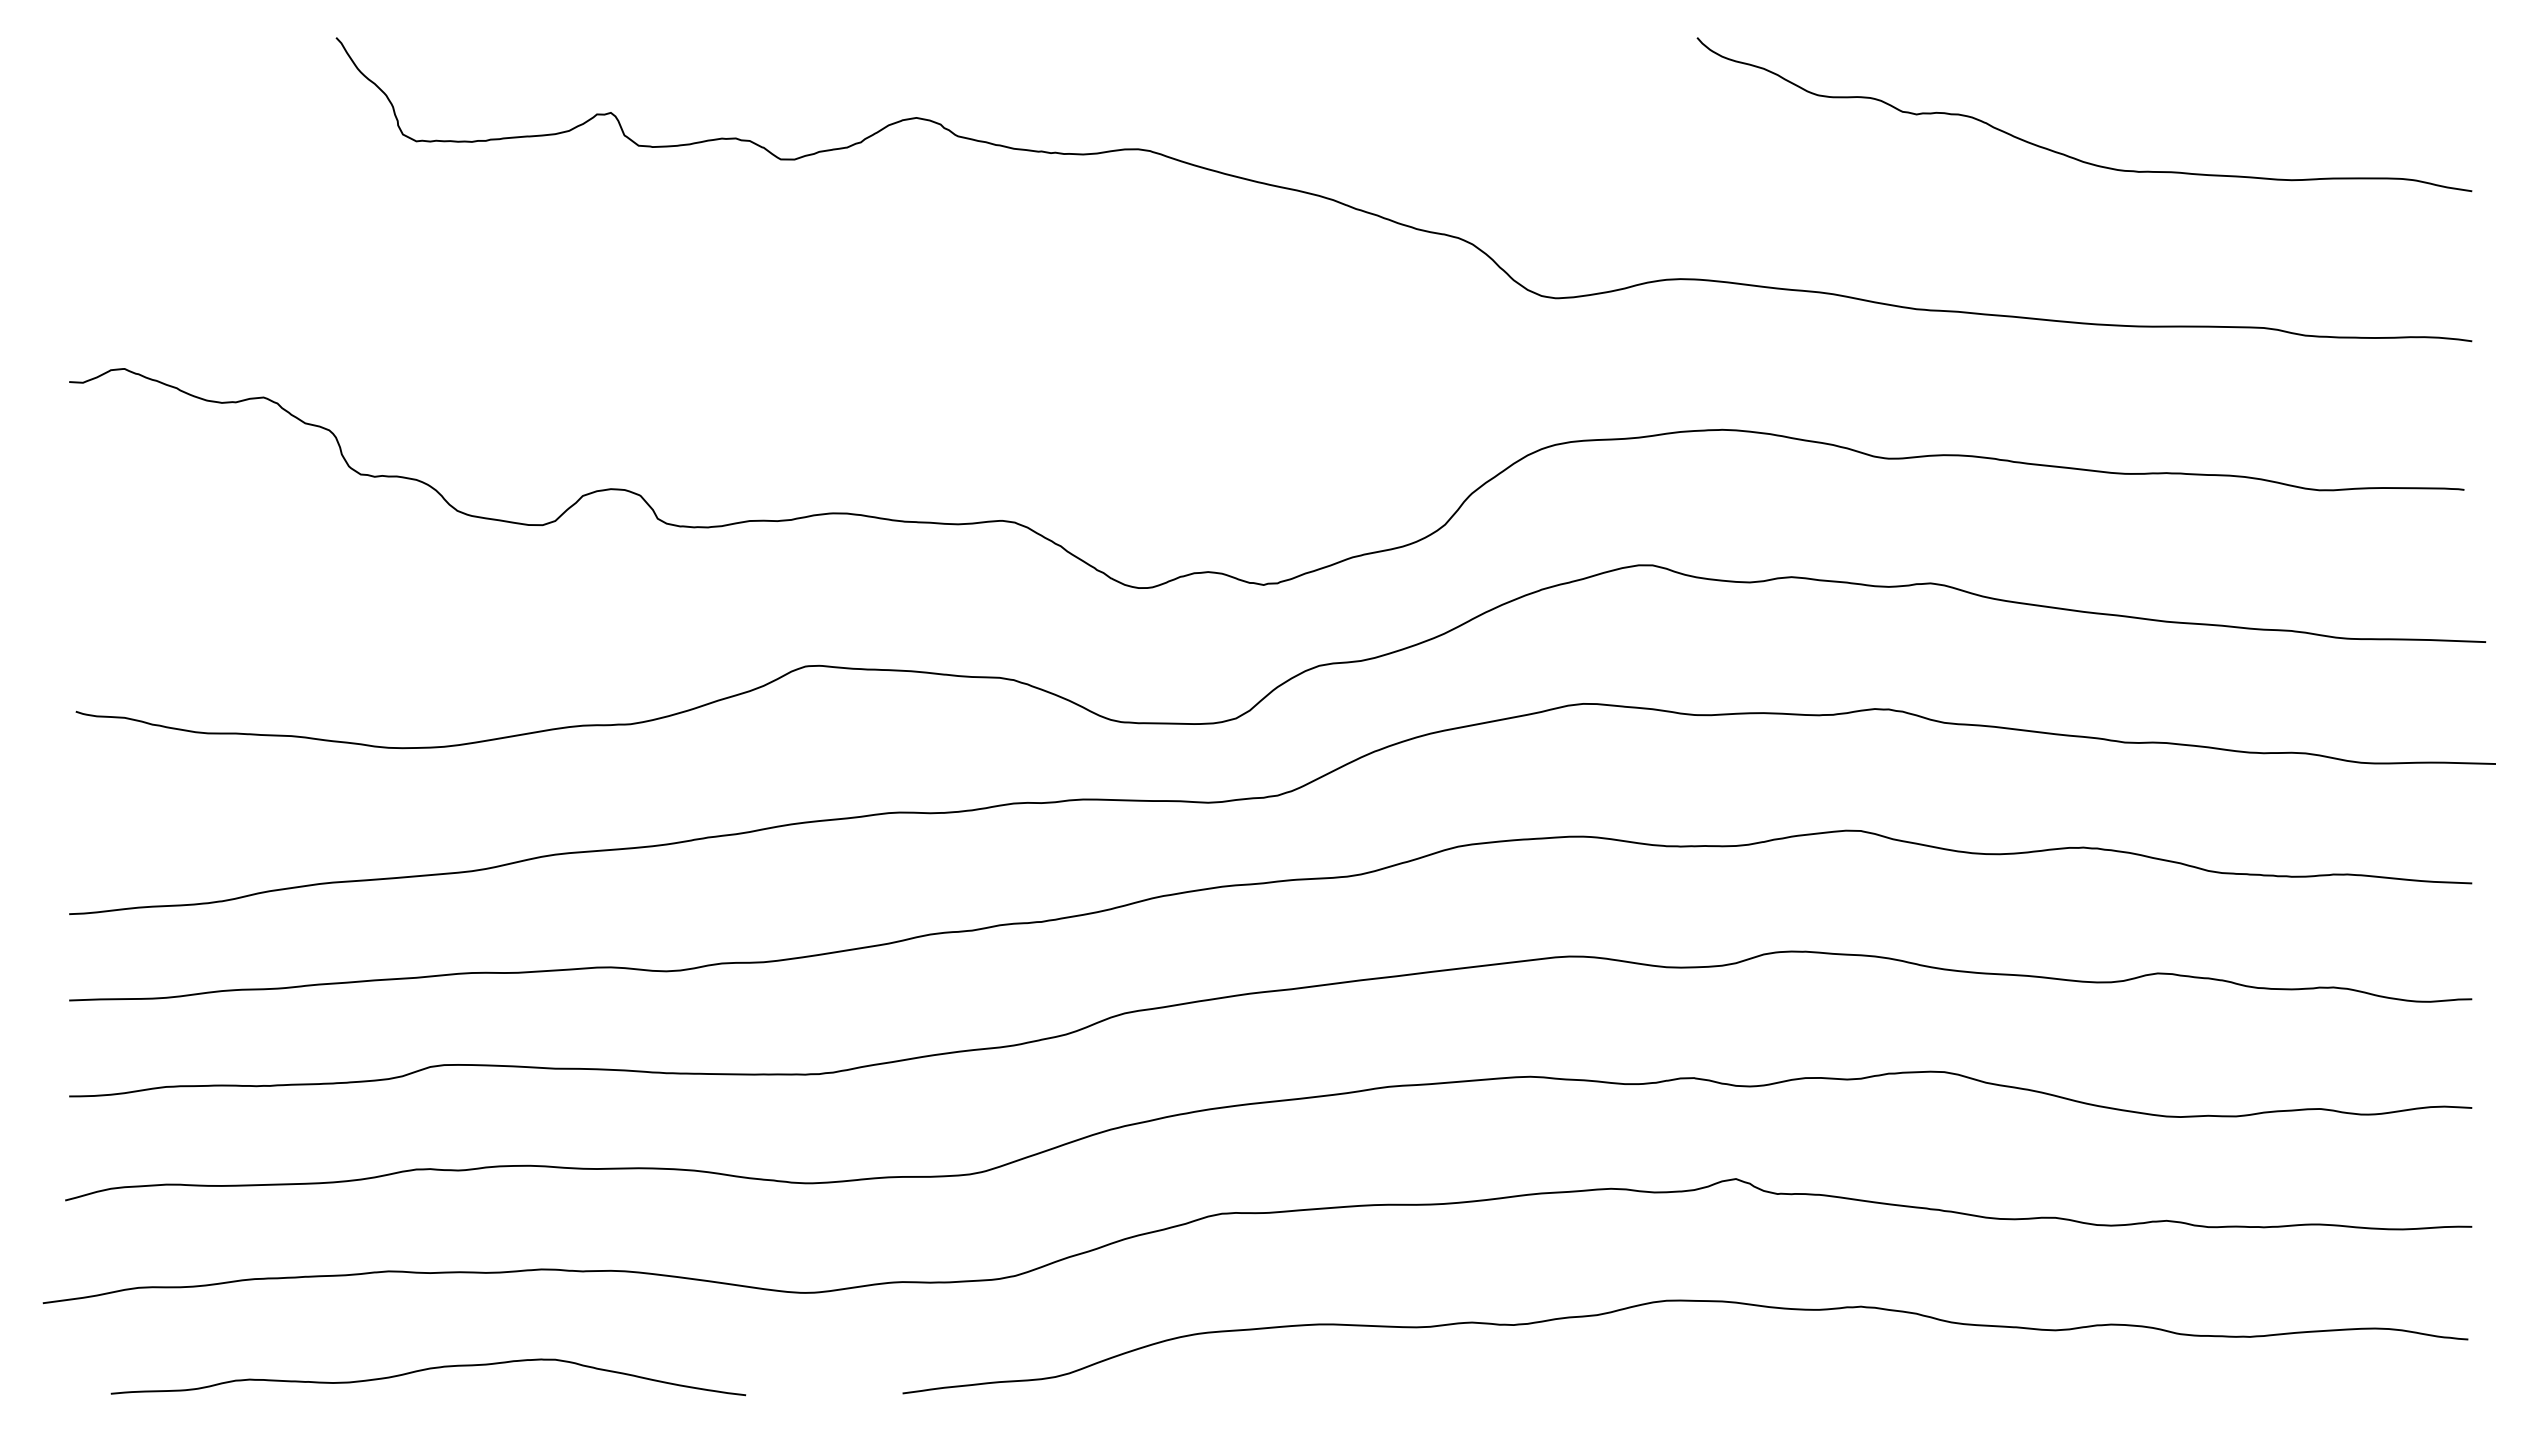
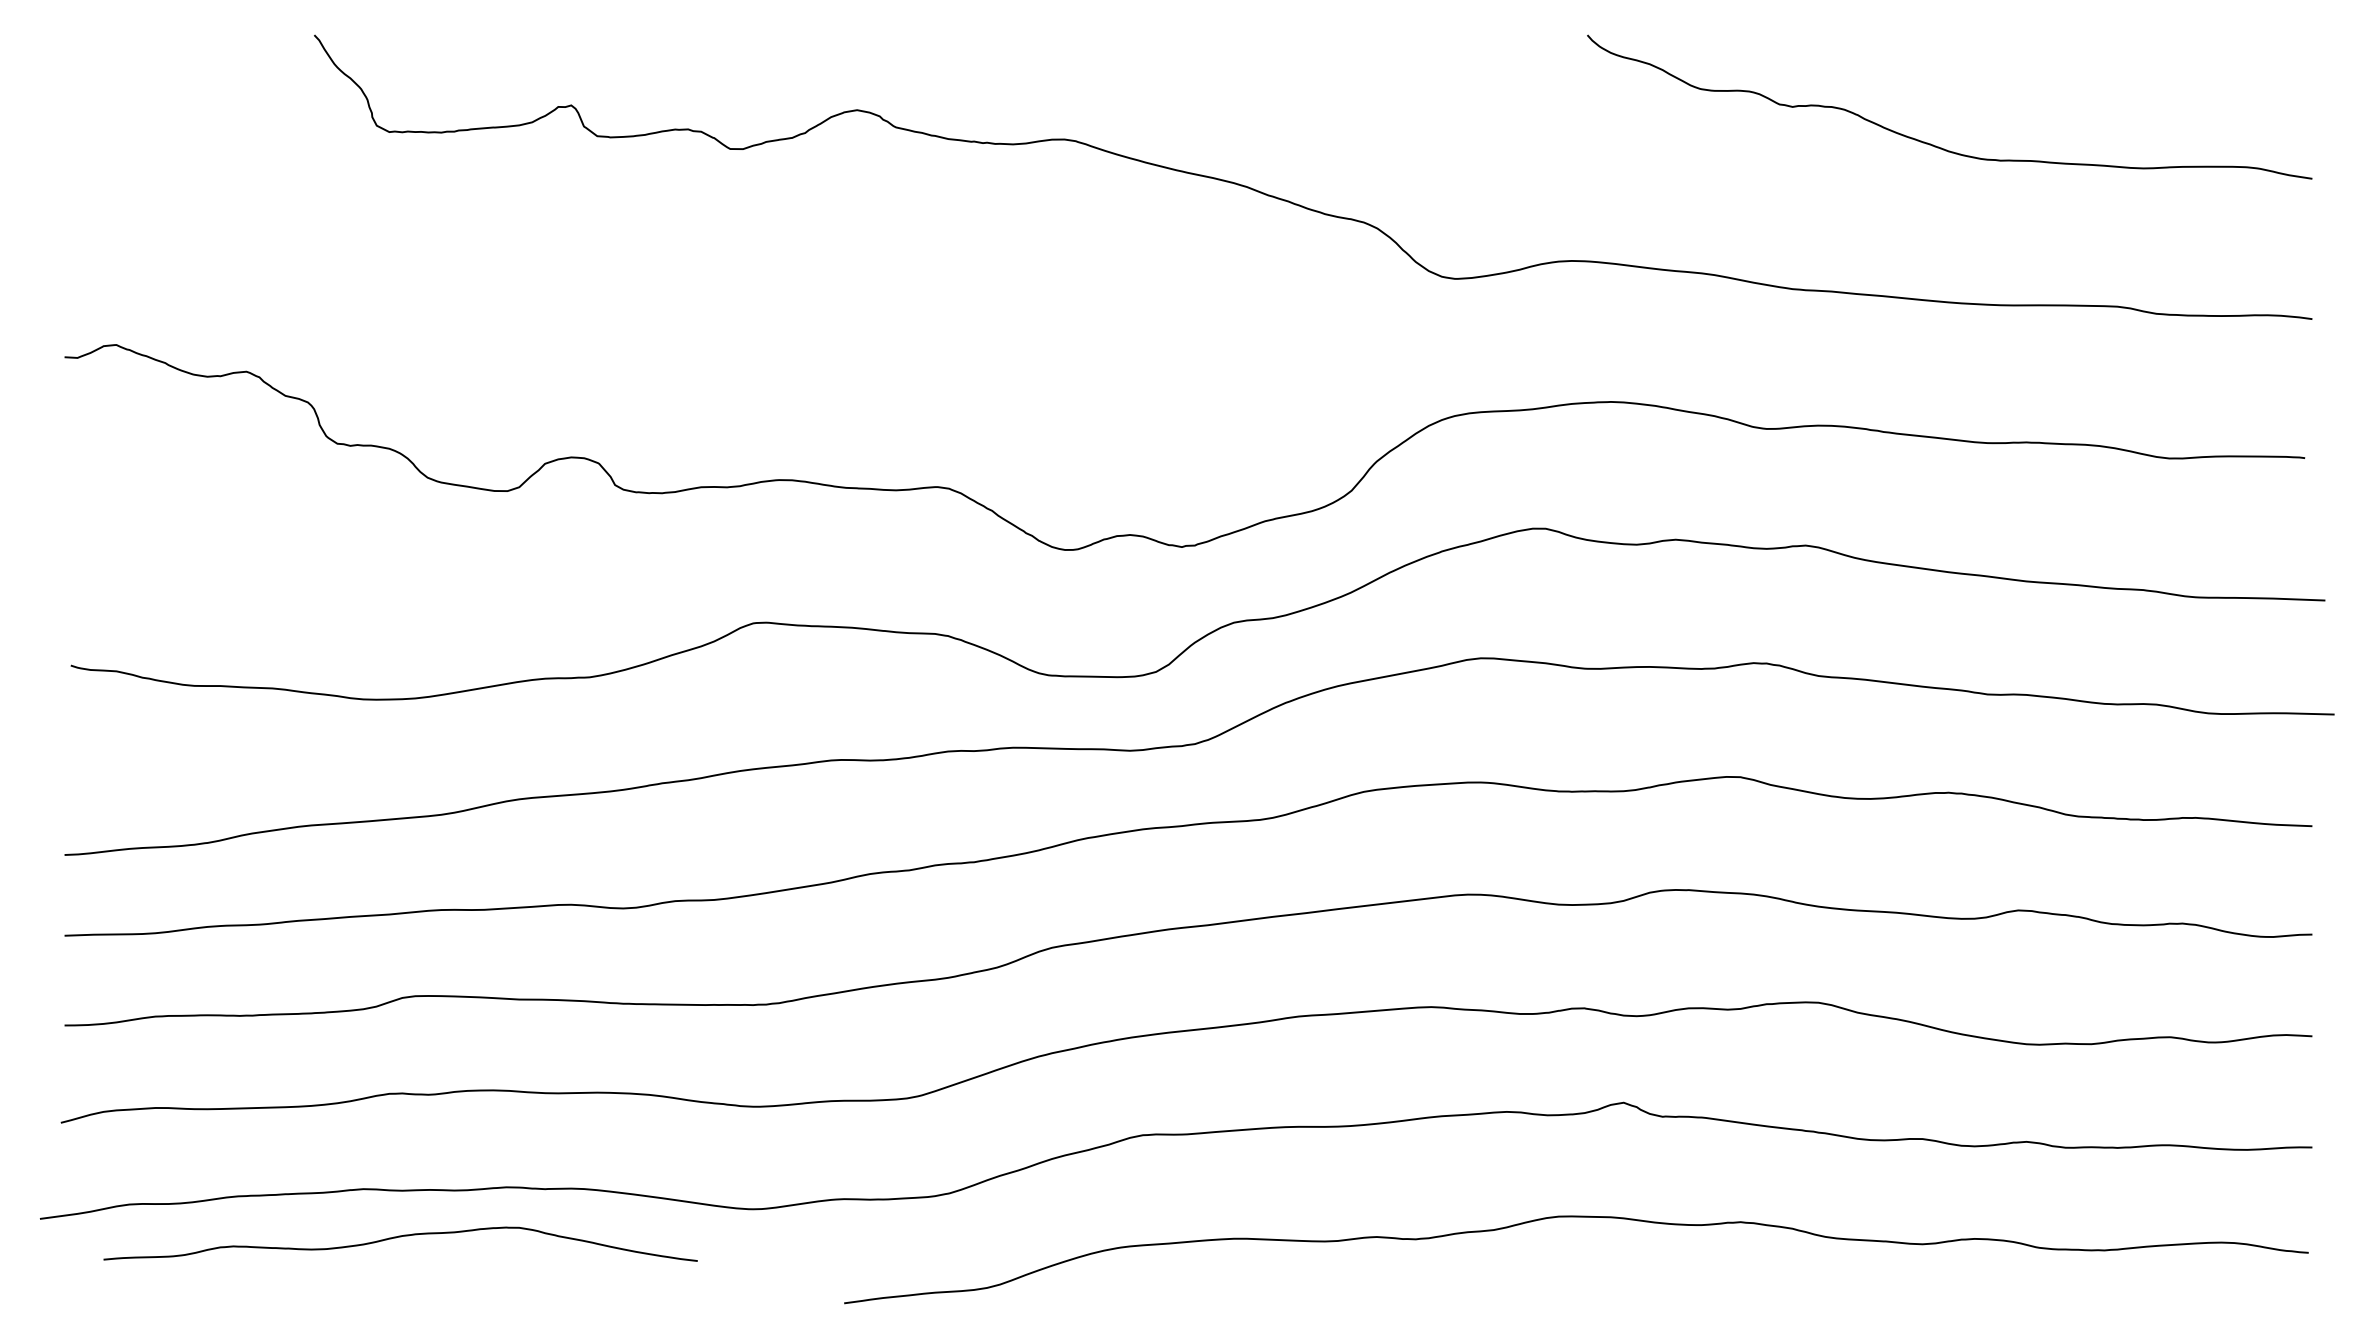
curve: (426, 1370) -> (398, 1237), moved

